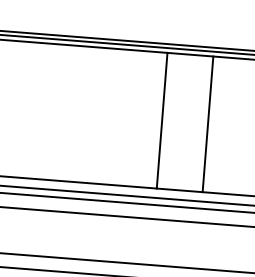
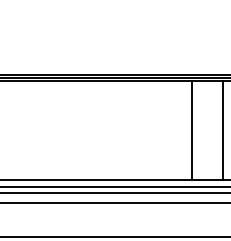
line: (162, 120) -> (192, 130), moved
line: (207, 123) -> (222, 130), moved

